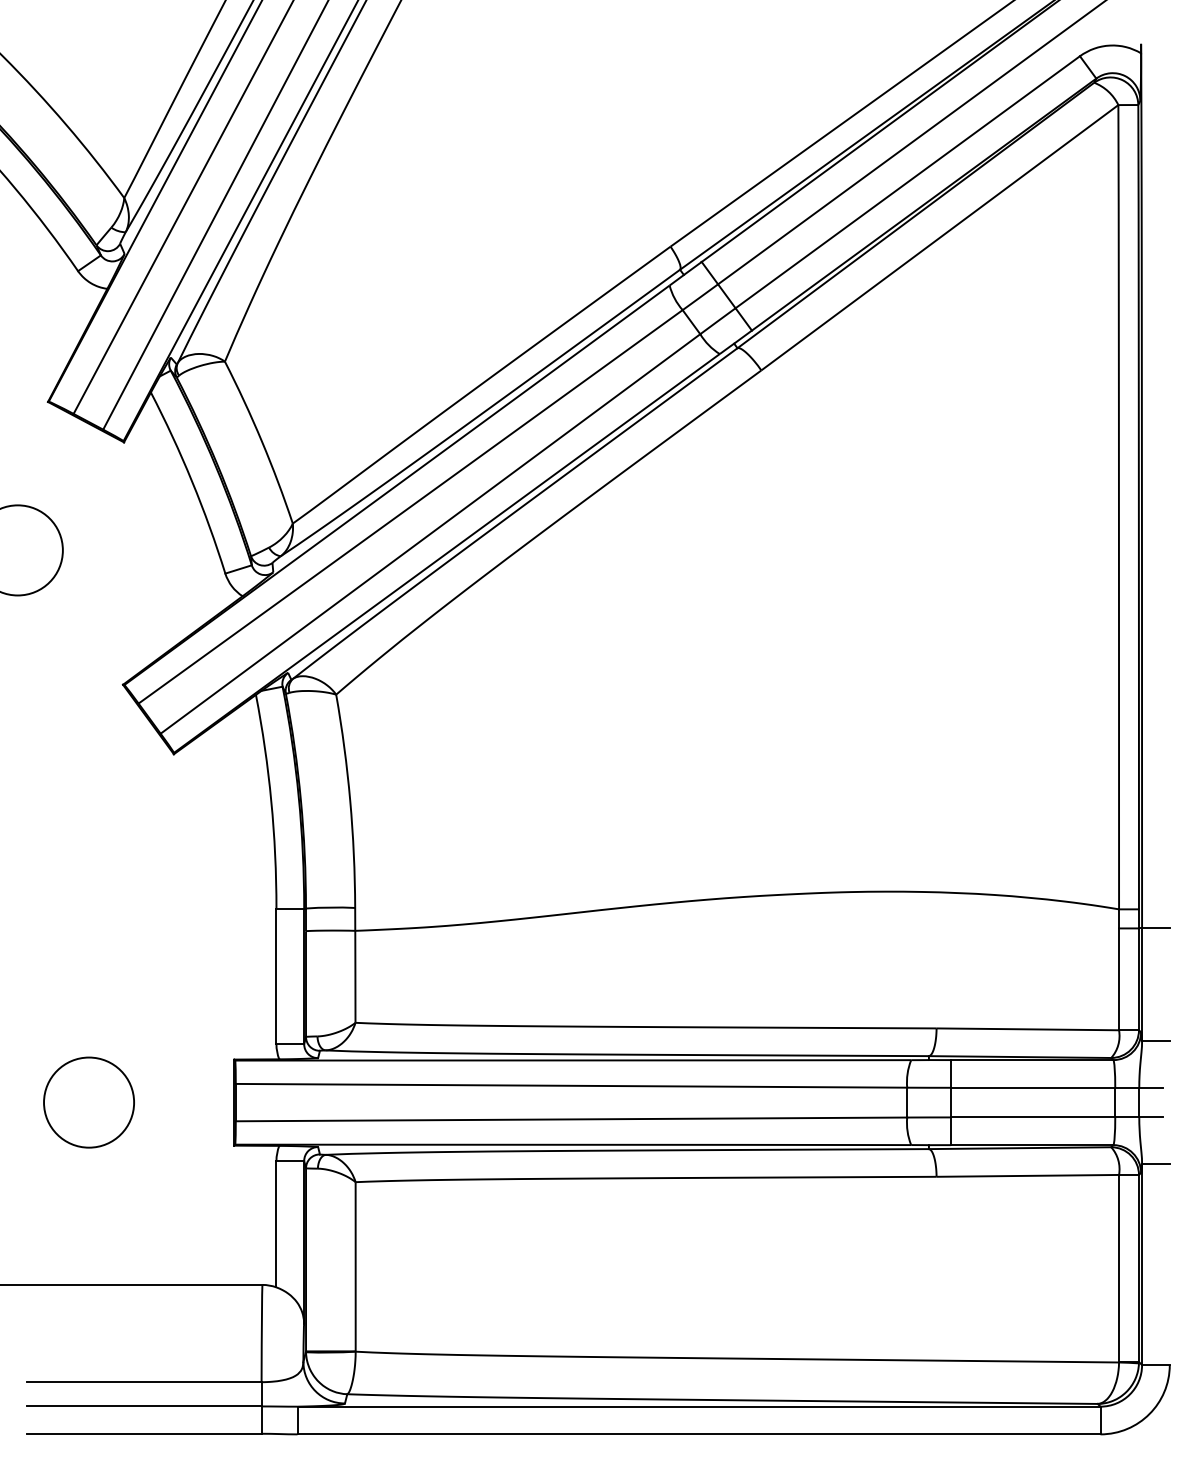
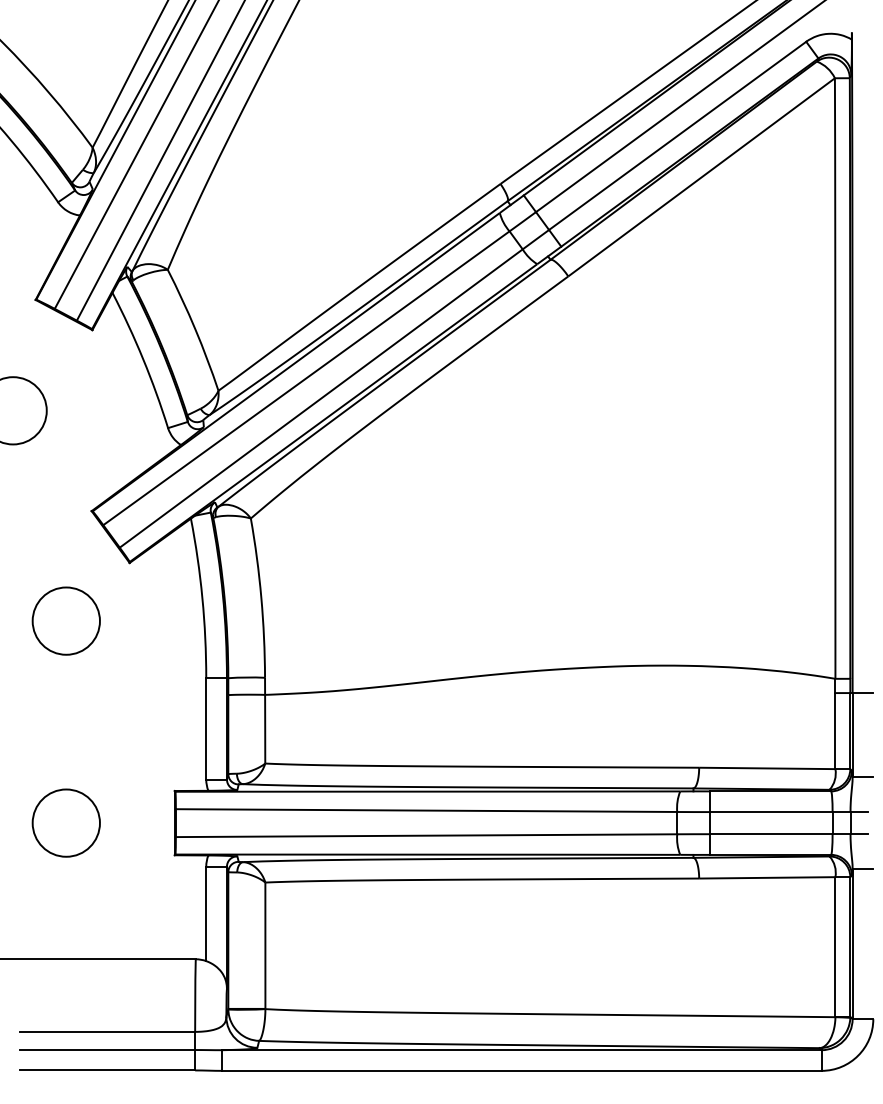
circle: (87, 831) -> (65, 620), added

